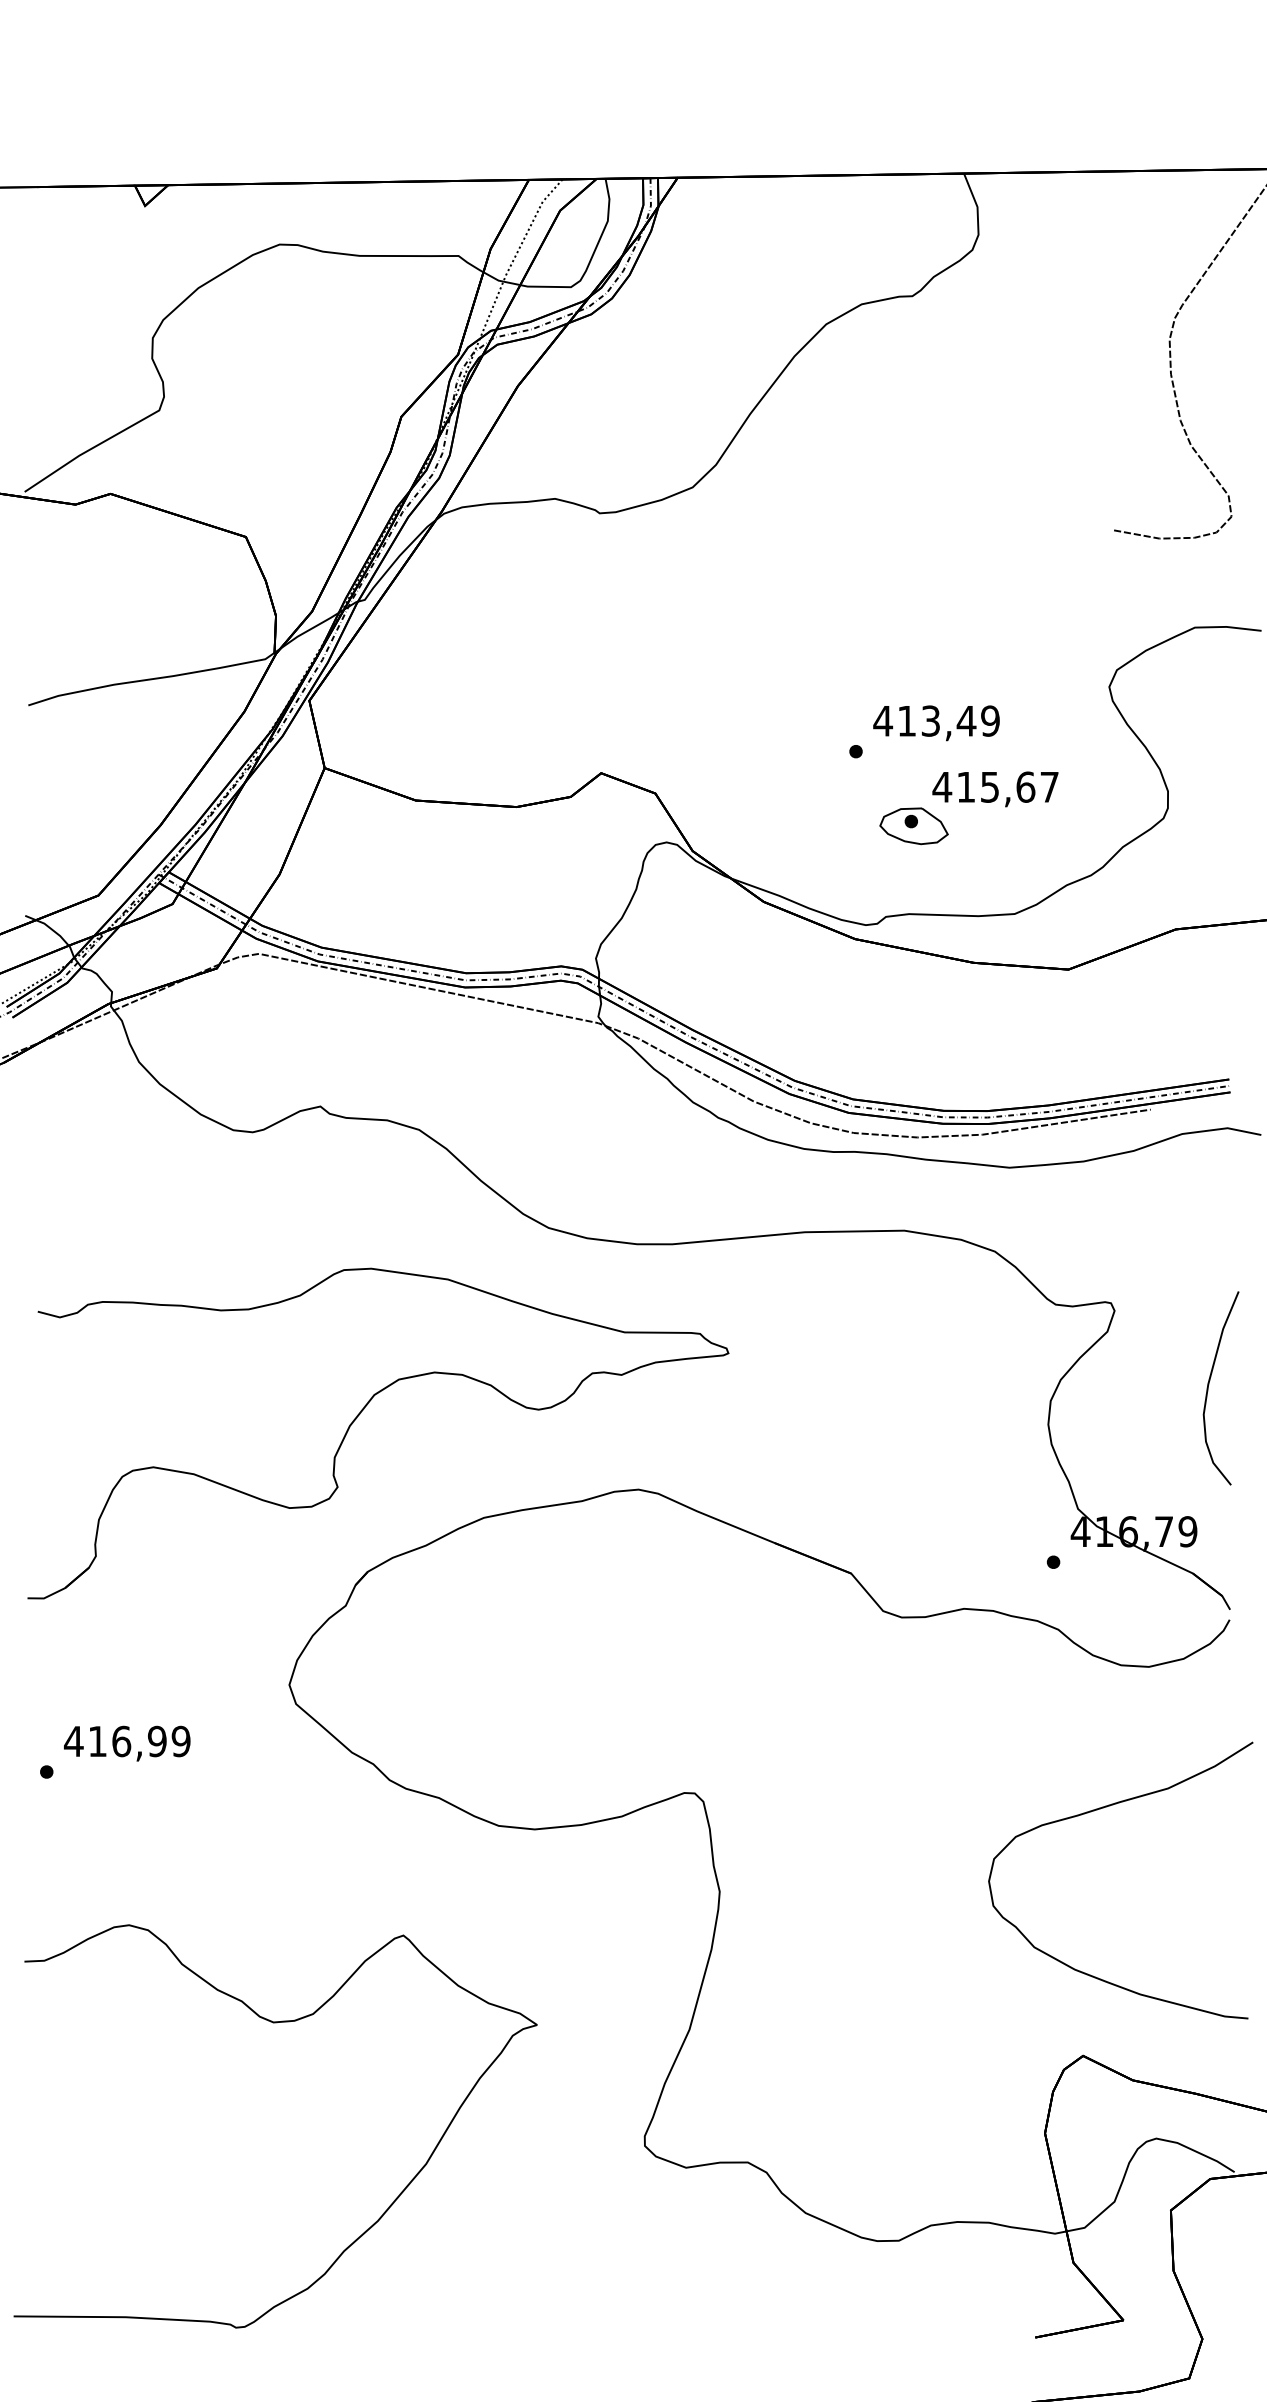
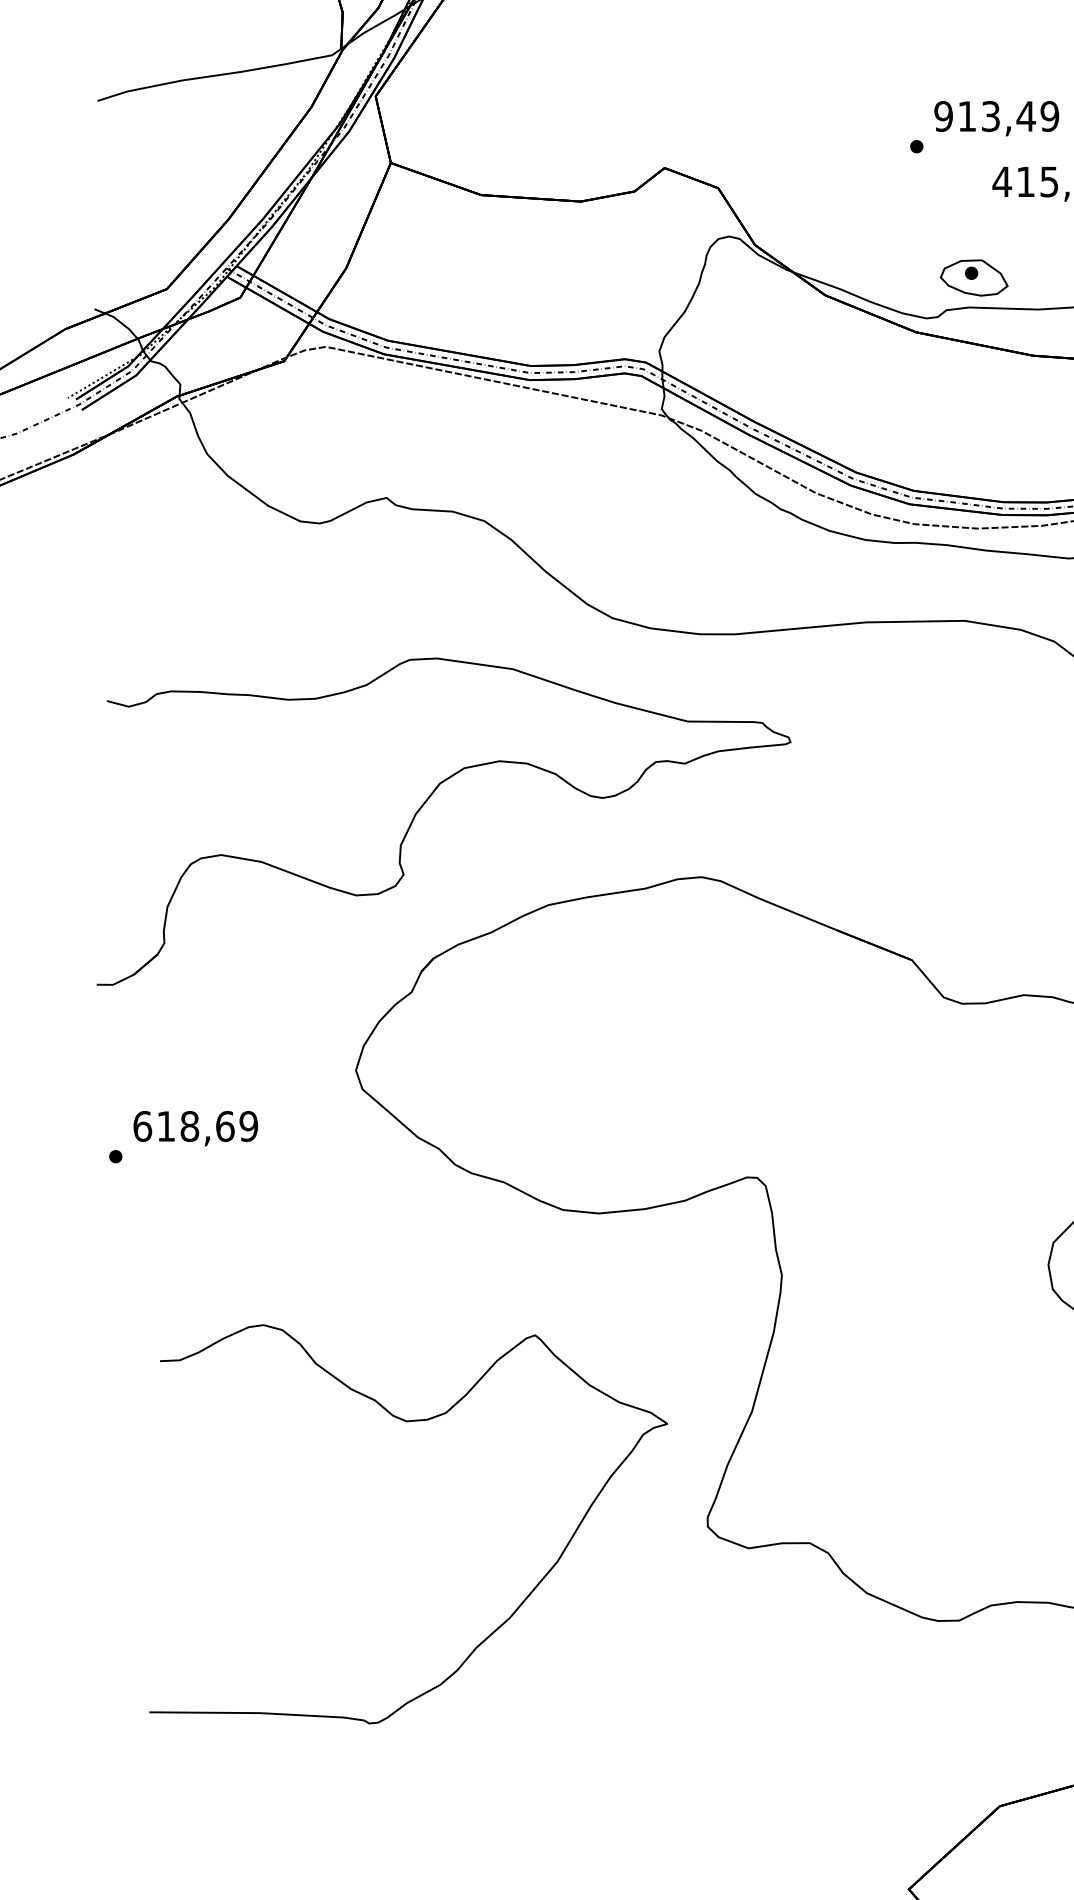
text: (883, 720) -> (943, 115), 413,49 -> 913,49
part: (913, 826) -> (973, 278), moved
text: (114, 1741) -> (182, 1126), 416,99 -> 618,69
curve: (275, 2023) -> (408, 1422), moved

